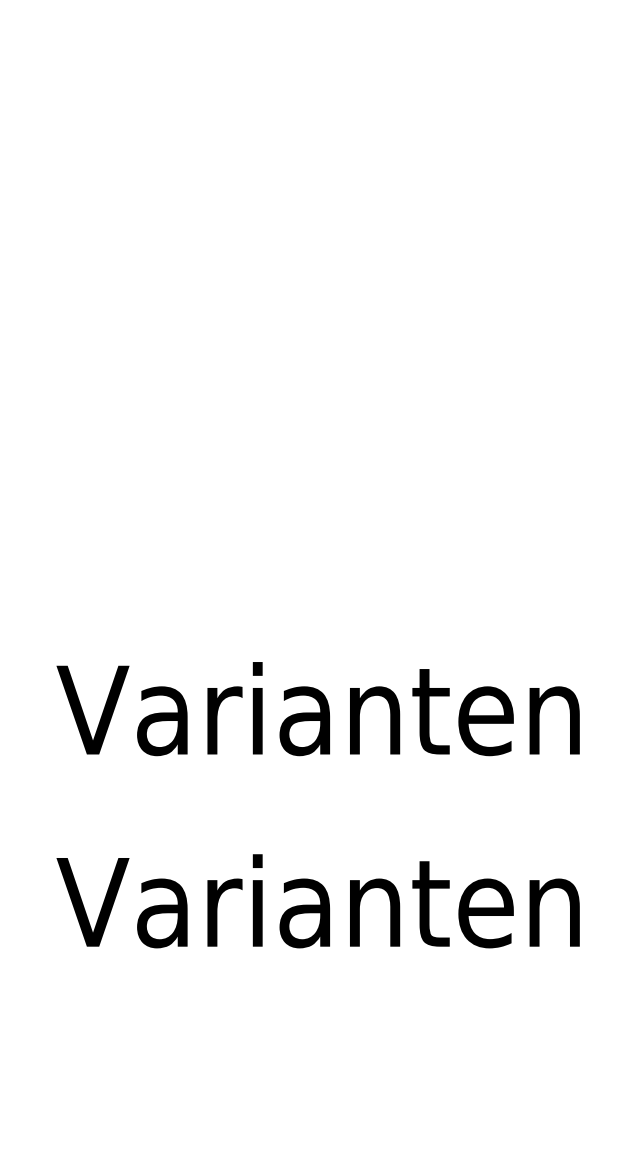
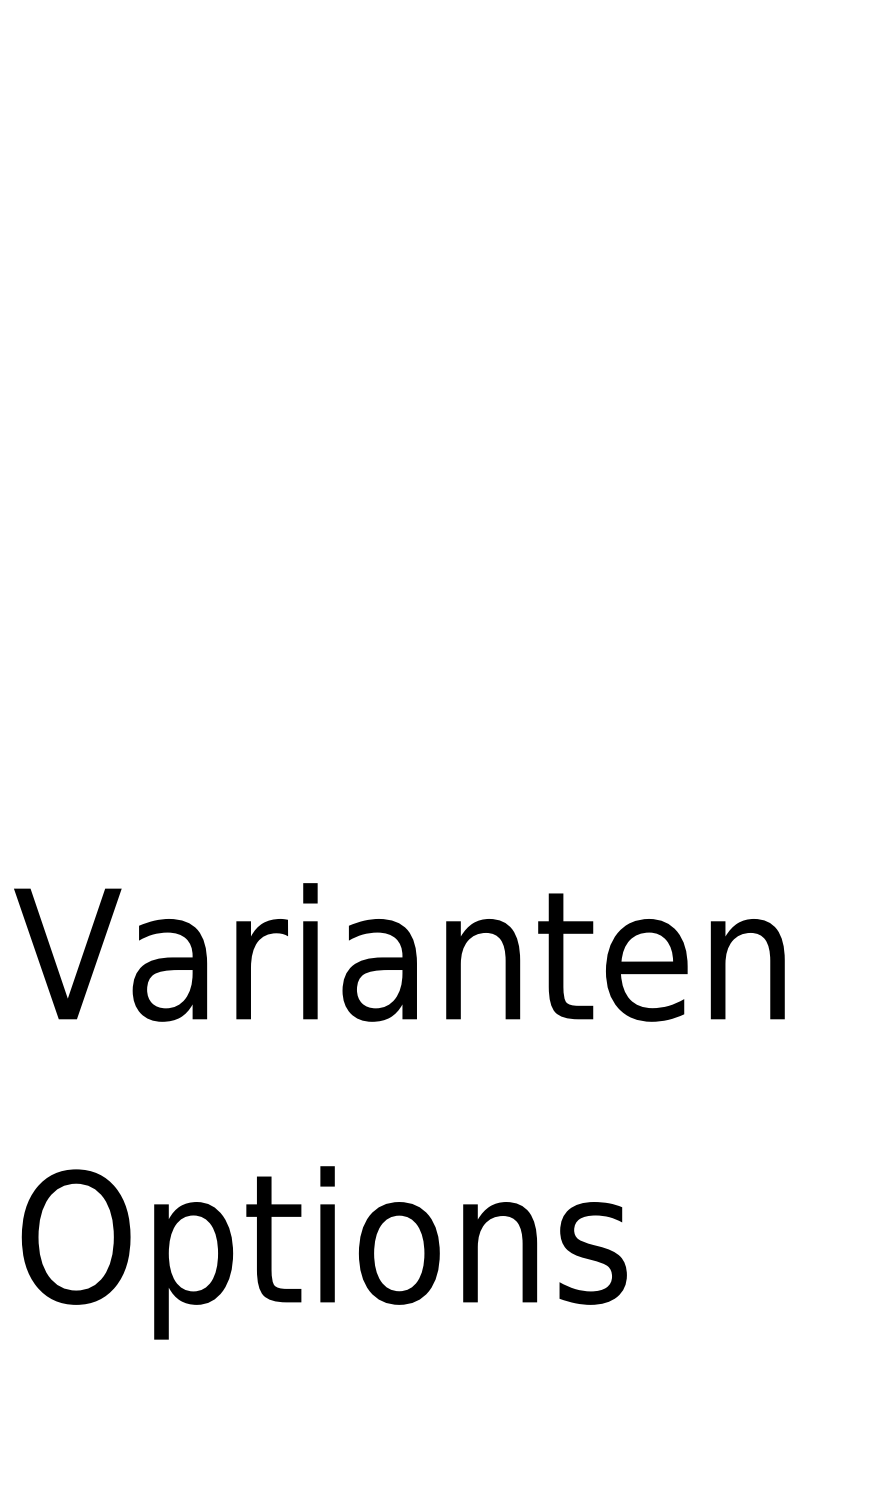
text: (317, 912) -> (398, 1252), Varianten -> Options

